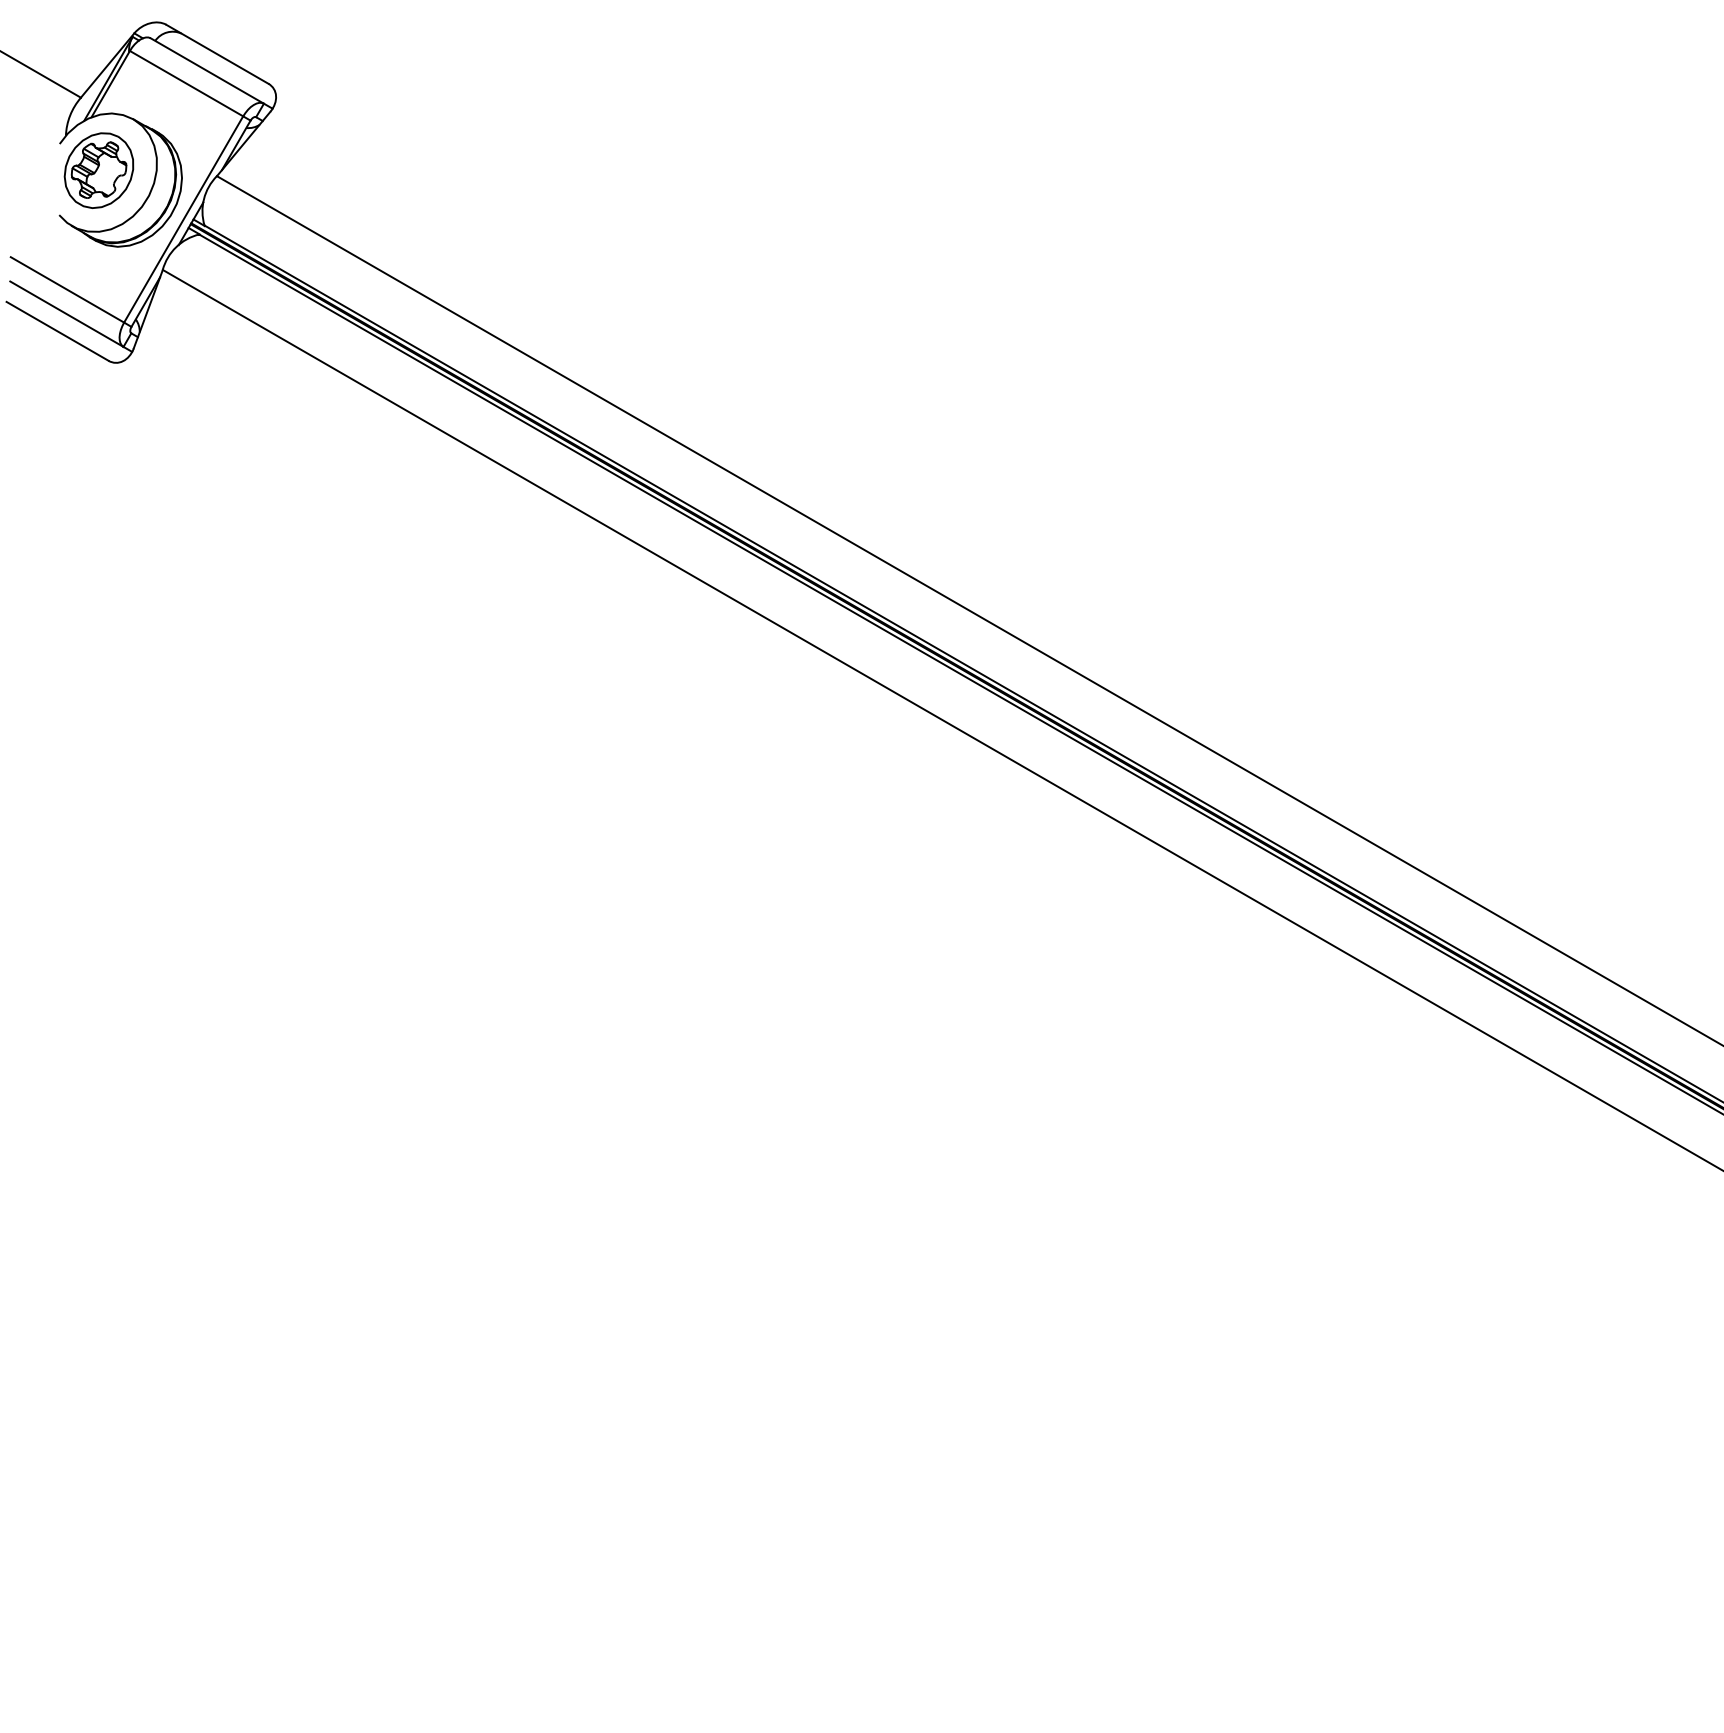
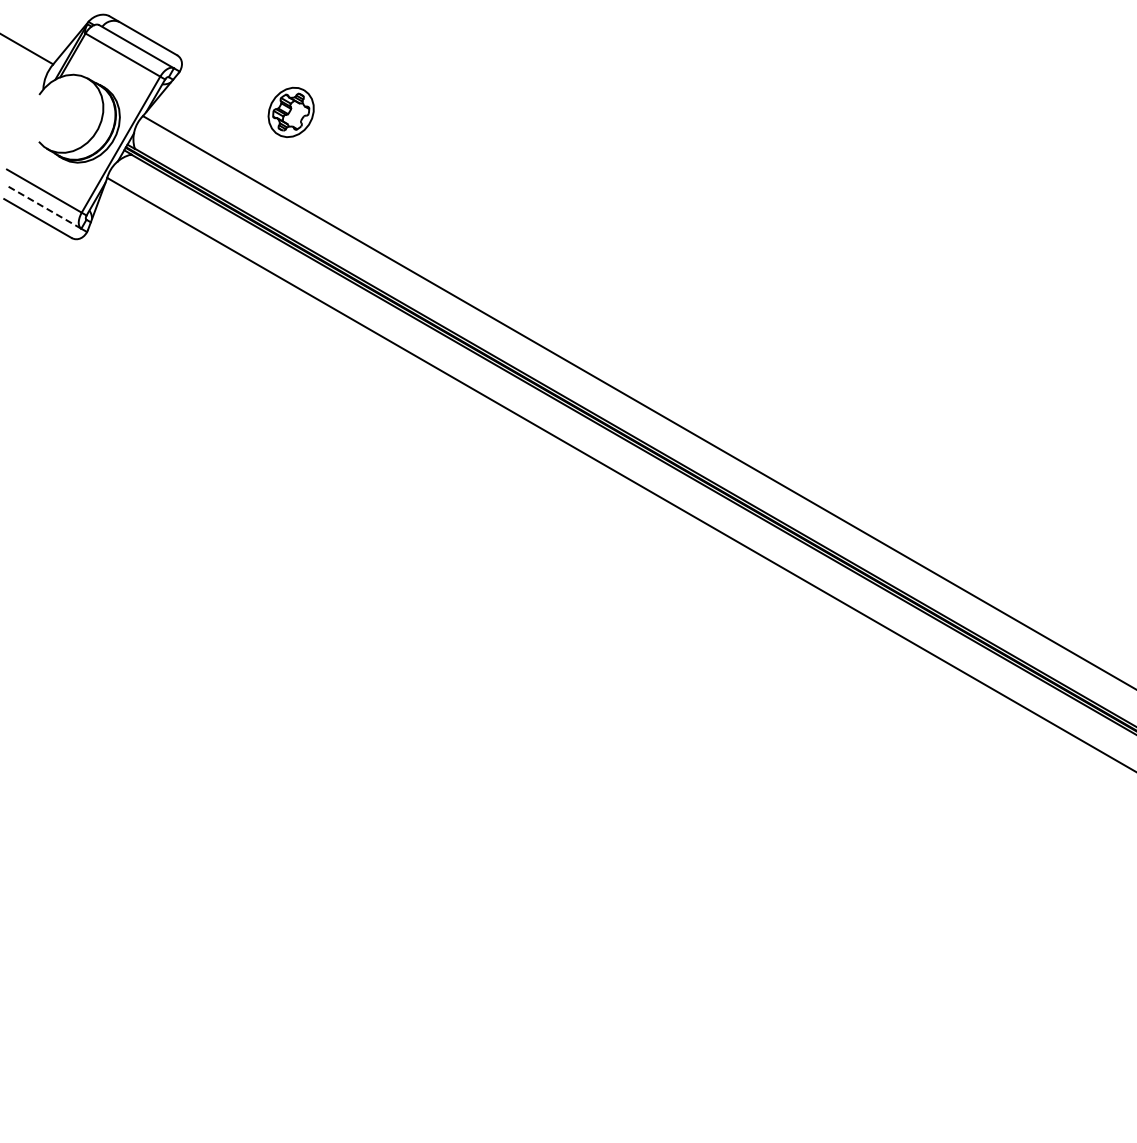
part: (97, 169) -> (290, 111), moved
line: (66, 313) -> (43, 206), solid -> dashed

